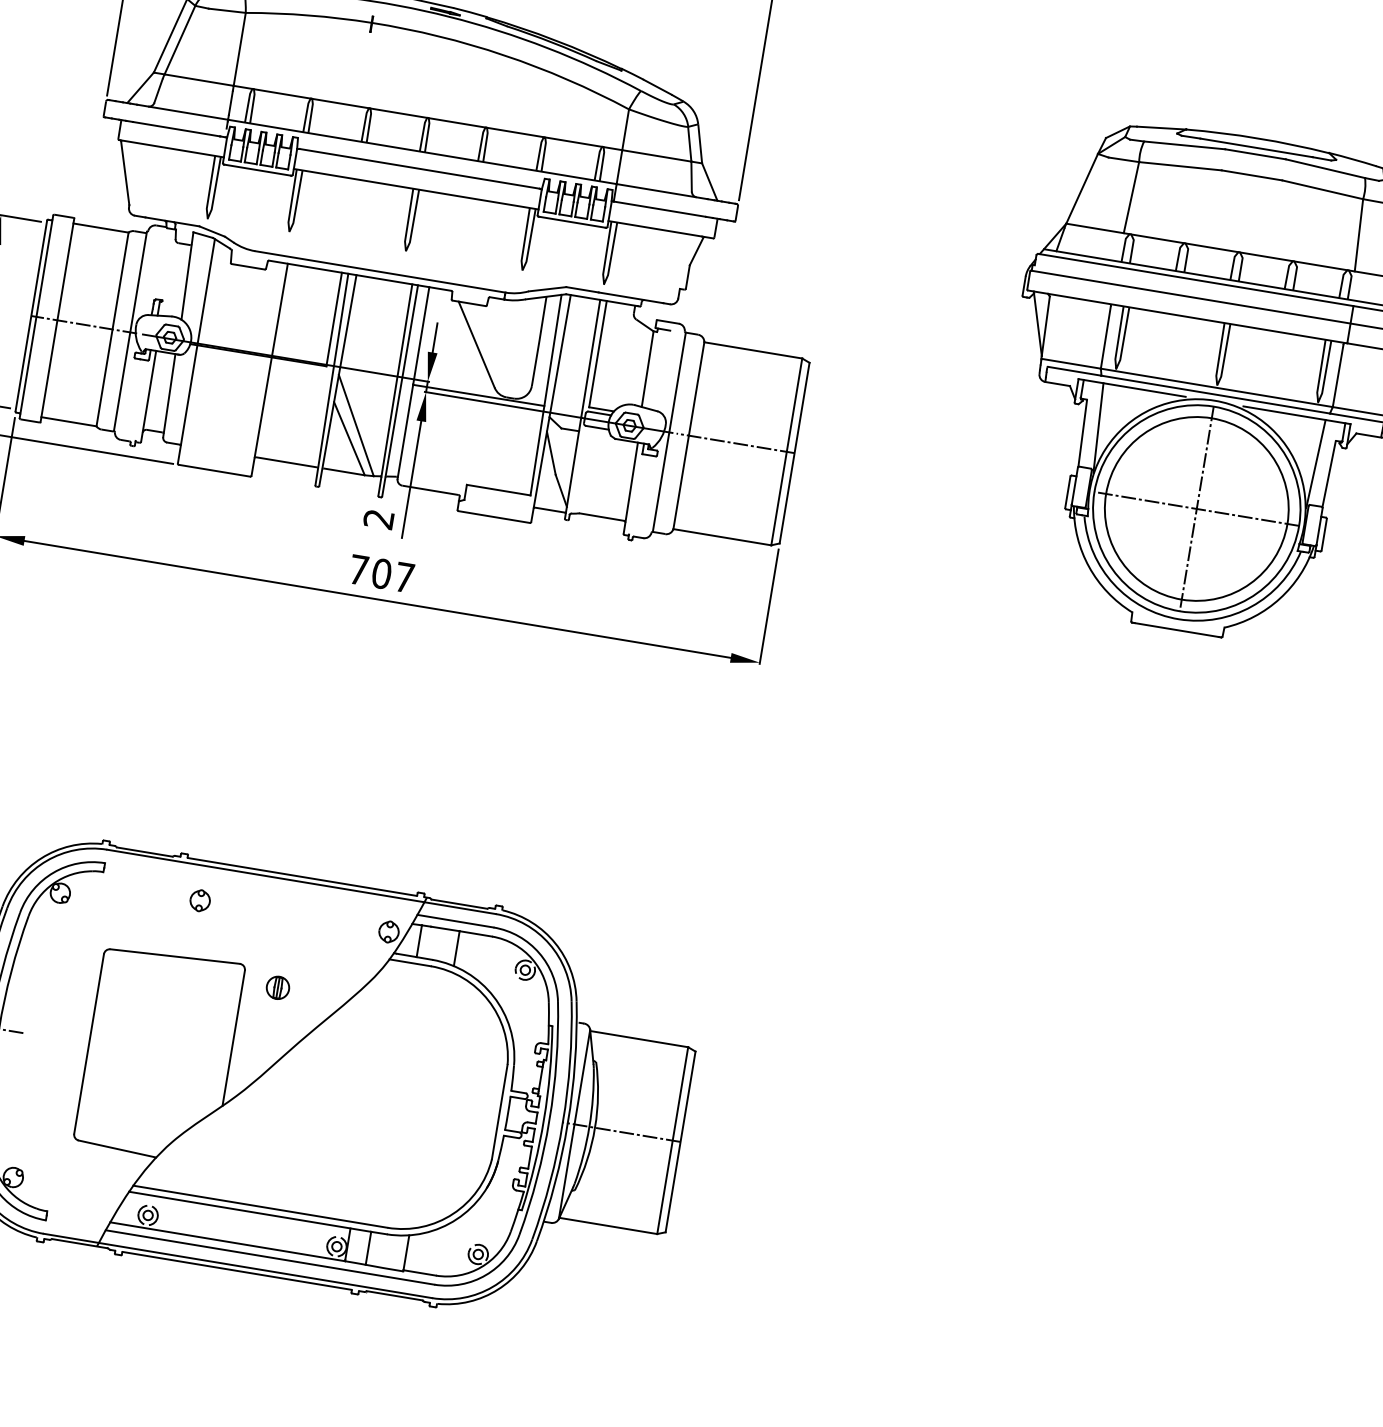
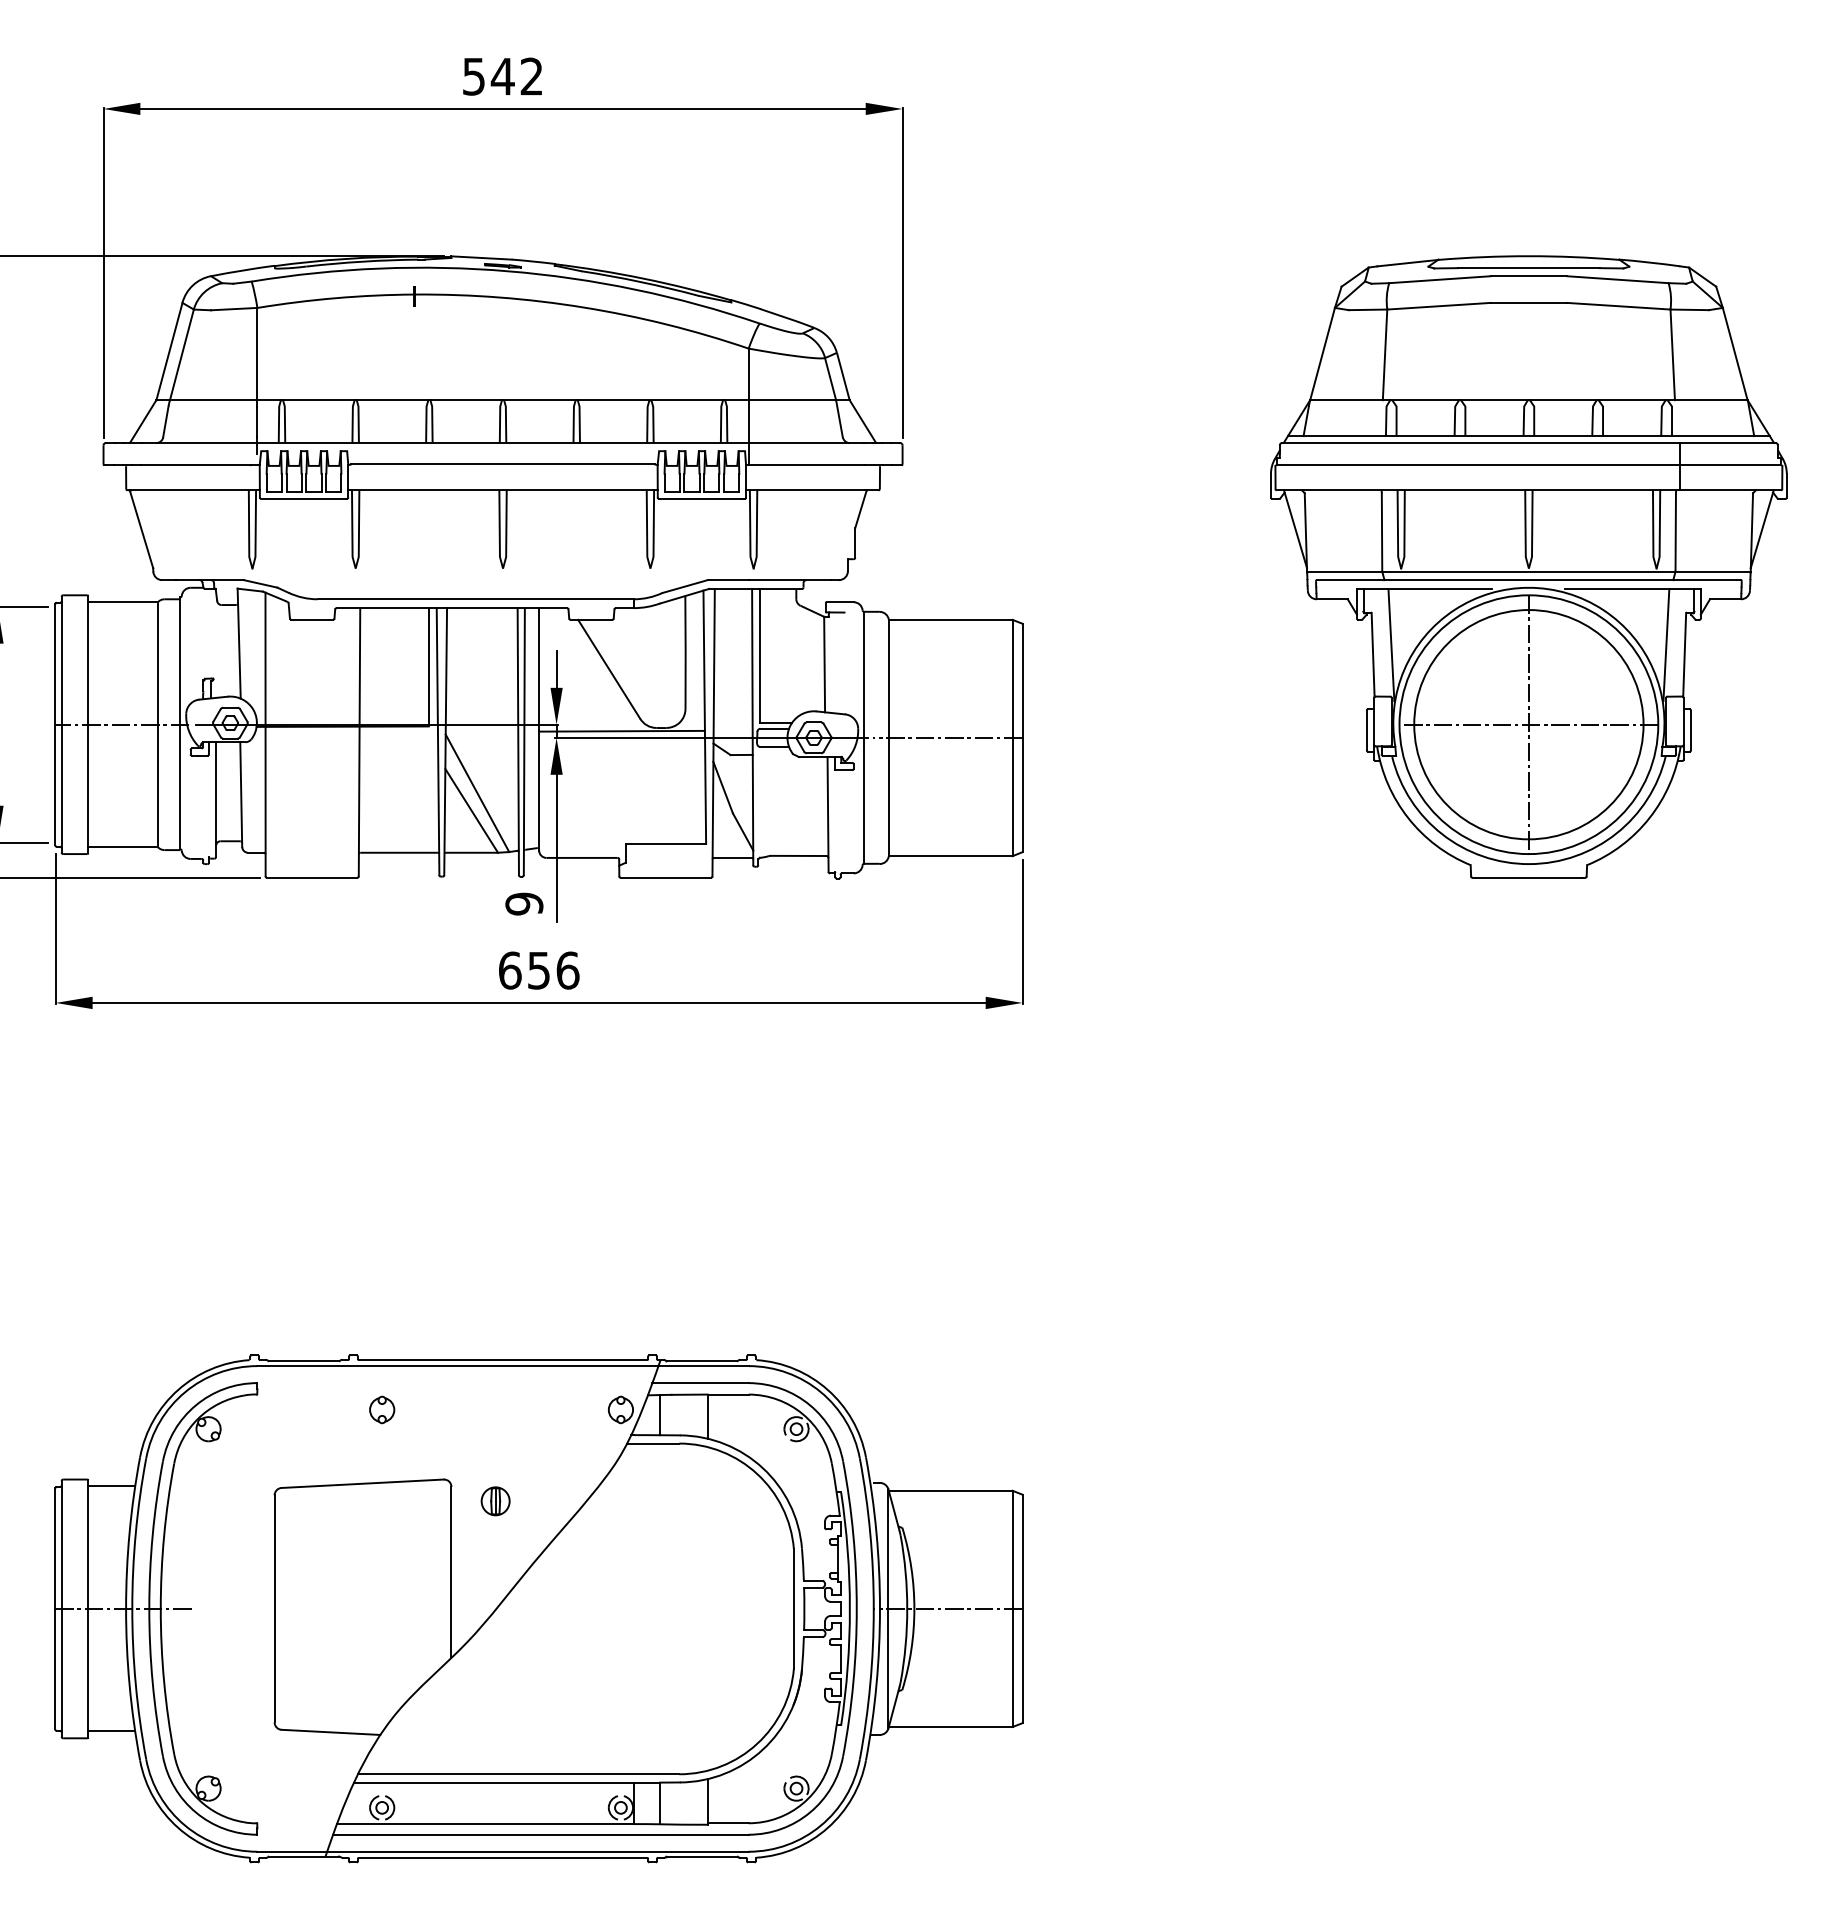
text: (379, 518) -> (524, 903), 2 -> 9
text: (382, 573) -> (539, 970), 707 -> 656

